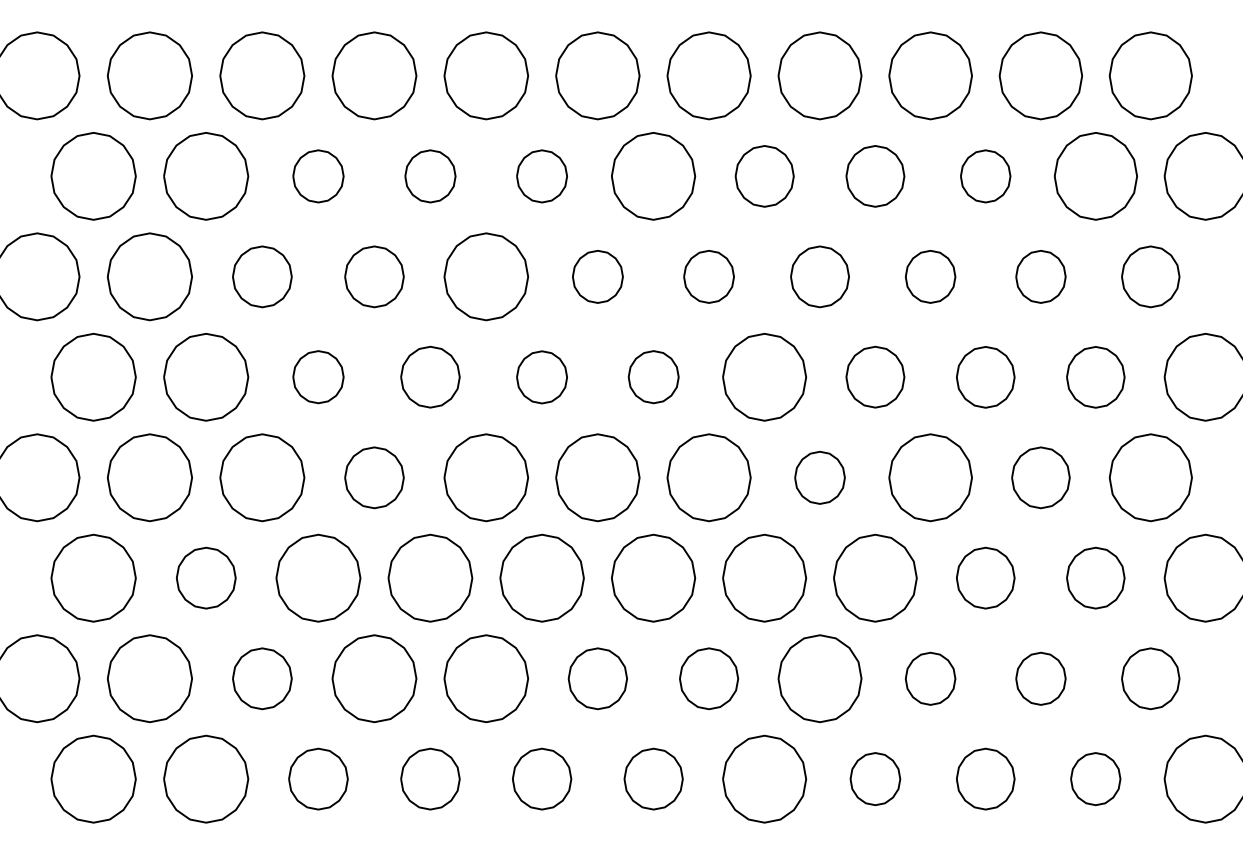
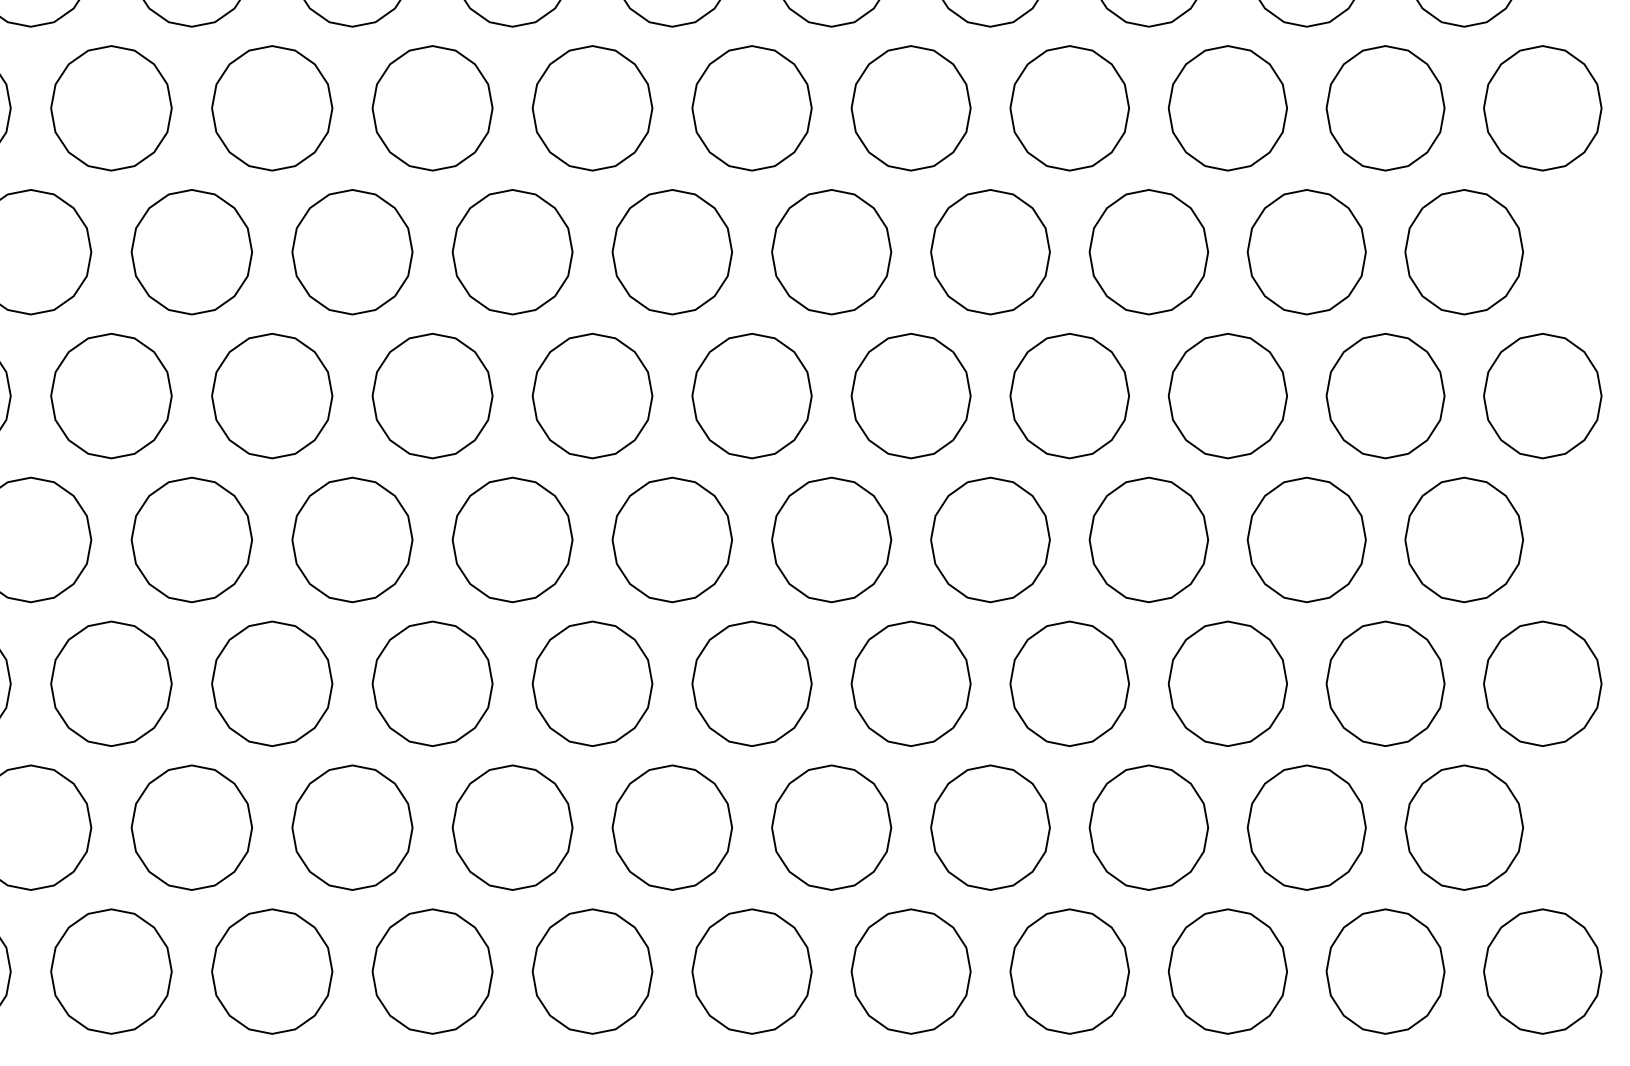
part: (318, 176) -> (272, 108), size x1.67
part: (430, 176) -> (432, 108), size x1.67
part: (541, 176) -> (591, 108), size x1.67
part: (764, 176) -> (910, 108), size x1.43
part: (875, 176) -> (1069, 108), size x1.43
part: (985, 176) -> (1227, 108), size x1.67
part: (262, 276) -> (192, 251), size x1.43
part: (374, 276) -> (352, 251), size x1.43
part: (597, 276) -> (671, 251), size x1.67
part: (708, 276) -> (830, 251), size x1.67
part: (819, 276) -> (989, 251), size x1.43
part: (930, 276) -> (1148, 251), size x1.67
part: (1040, 276) -> (1306, 251), size x1.67
part: (1150, 276) -> (1463, 251), size x1.43
part: (318, 376) -> (272, 394), size x1.67
part: (430, 376) -> (432, 394), size x1.43
part: (653, 376) -> (752, 394), size x1.67
part: (875, 376) -> (1069, 394), size x1.43
part: (541, 377) -> (591, 396), size x1.67
part: (985, 377) -> (1227, 396), size x1.43
part: (1095, 377) -> (1384, 396), size x1.43
part: (374, 477) -> (352, 539), size x1.43
part: (819, 477) -> (989, 539), size x1.67
part: (1040, 477) -> (1306, 539), size x1.43
part: (206, 577) -> (111, 682), size x1.43
part: (985, 577) -> (1227, 682), size x1.43
part: (1095, 577) -> (1384, 682), size x1.43
part: (262, 678) -> (192, 827), size x1.43
part: (597, 678) -> (671, 827), size x1.43
part: (708, 678) -> (830, 827), size x1.43
part: (930, 678) -> (1148, 827), size x1.67
part: (1040, 678) -> (1306, 827), size x1.67
part: (1150, 678) -> (1463, 827), size x1.43
part: (318, 778) -> (272, 970), size x1.43
part: (430, 778) -> (432, 970), size x1.43
part: (541, 778) -> (591, 970), size x1.43
part: (653, 778) -> (752, 970), size x1.43
part: (875, 778) -> (1069, 970), size x1.67
part: (985, 778) -> (1227, 970), size x1.43
part: (1095, 778) -> (1384, 970), size x1.67

